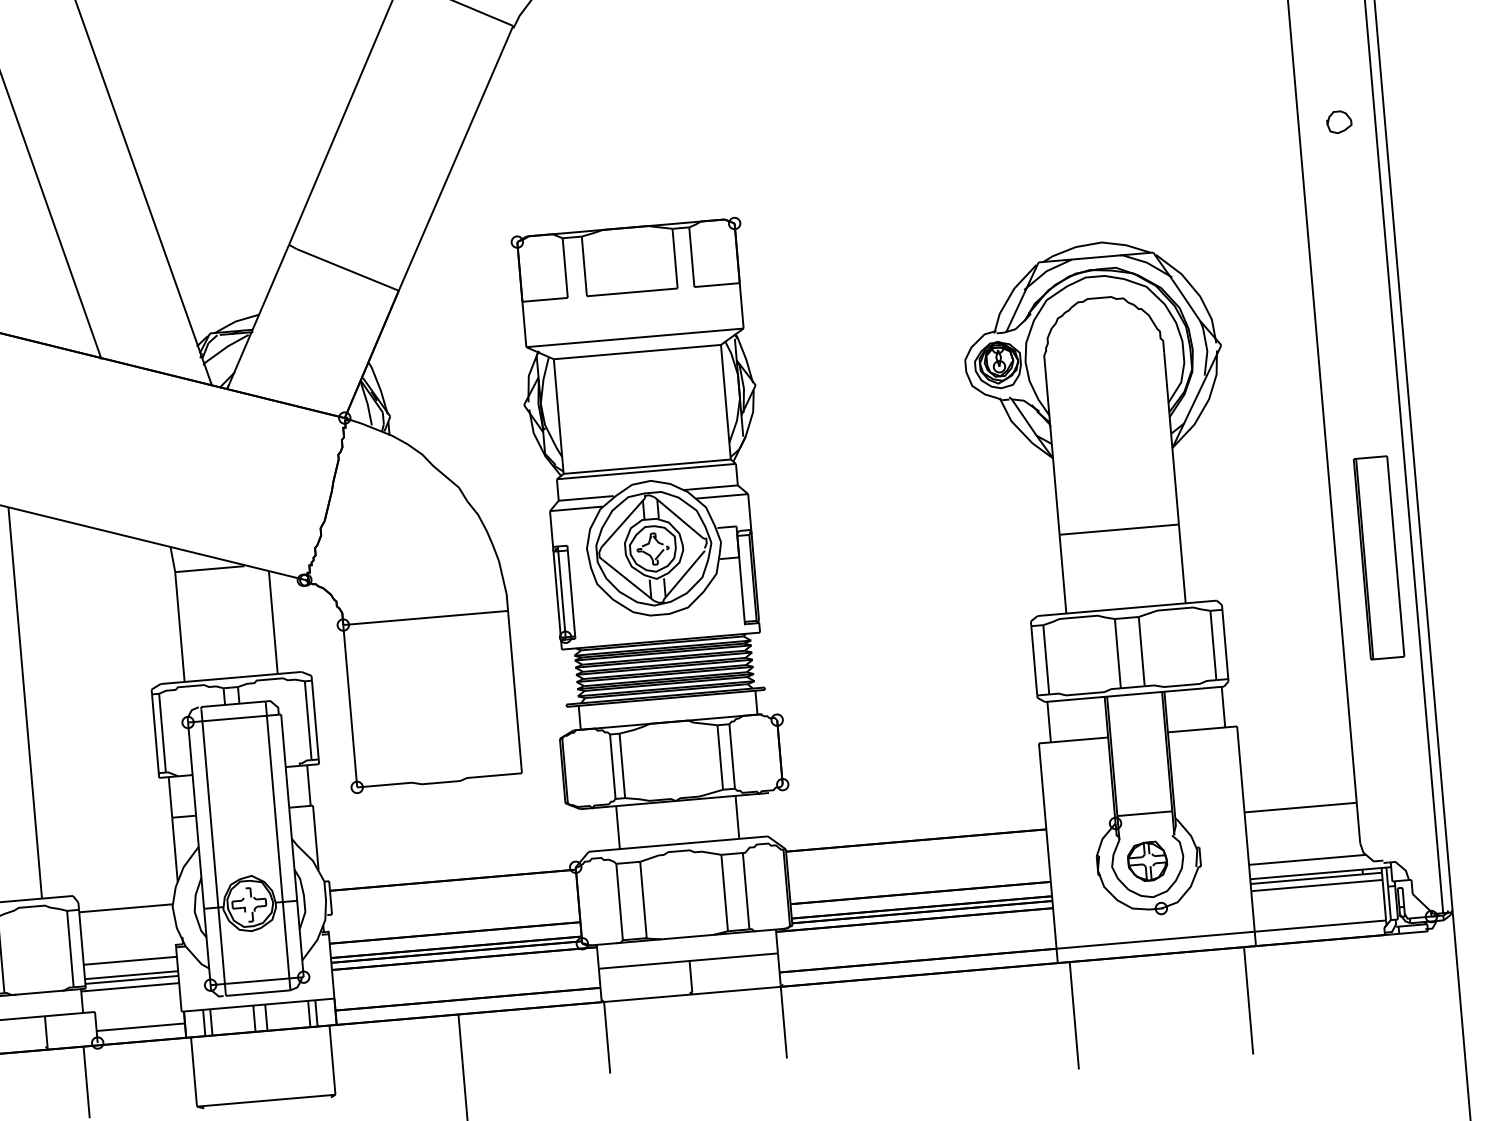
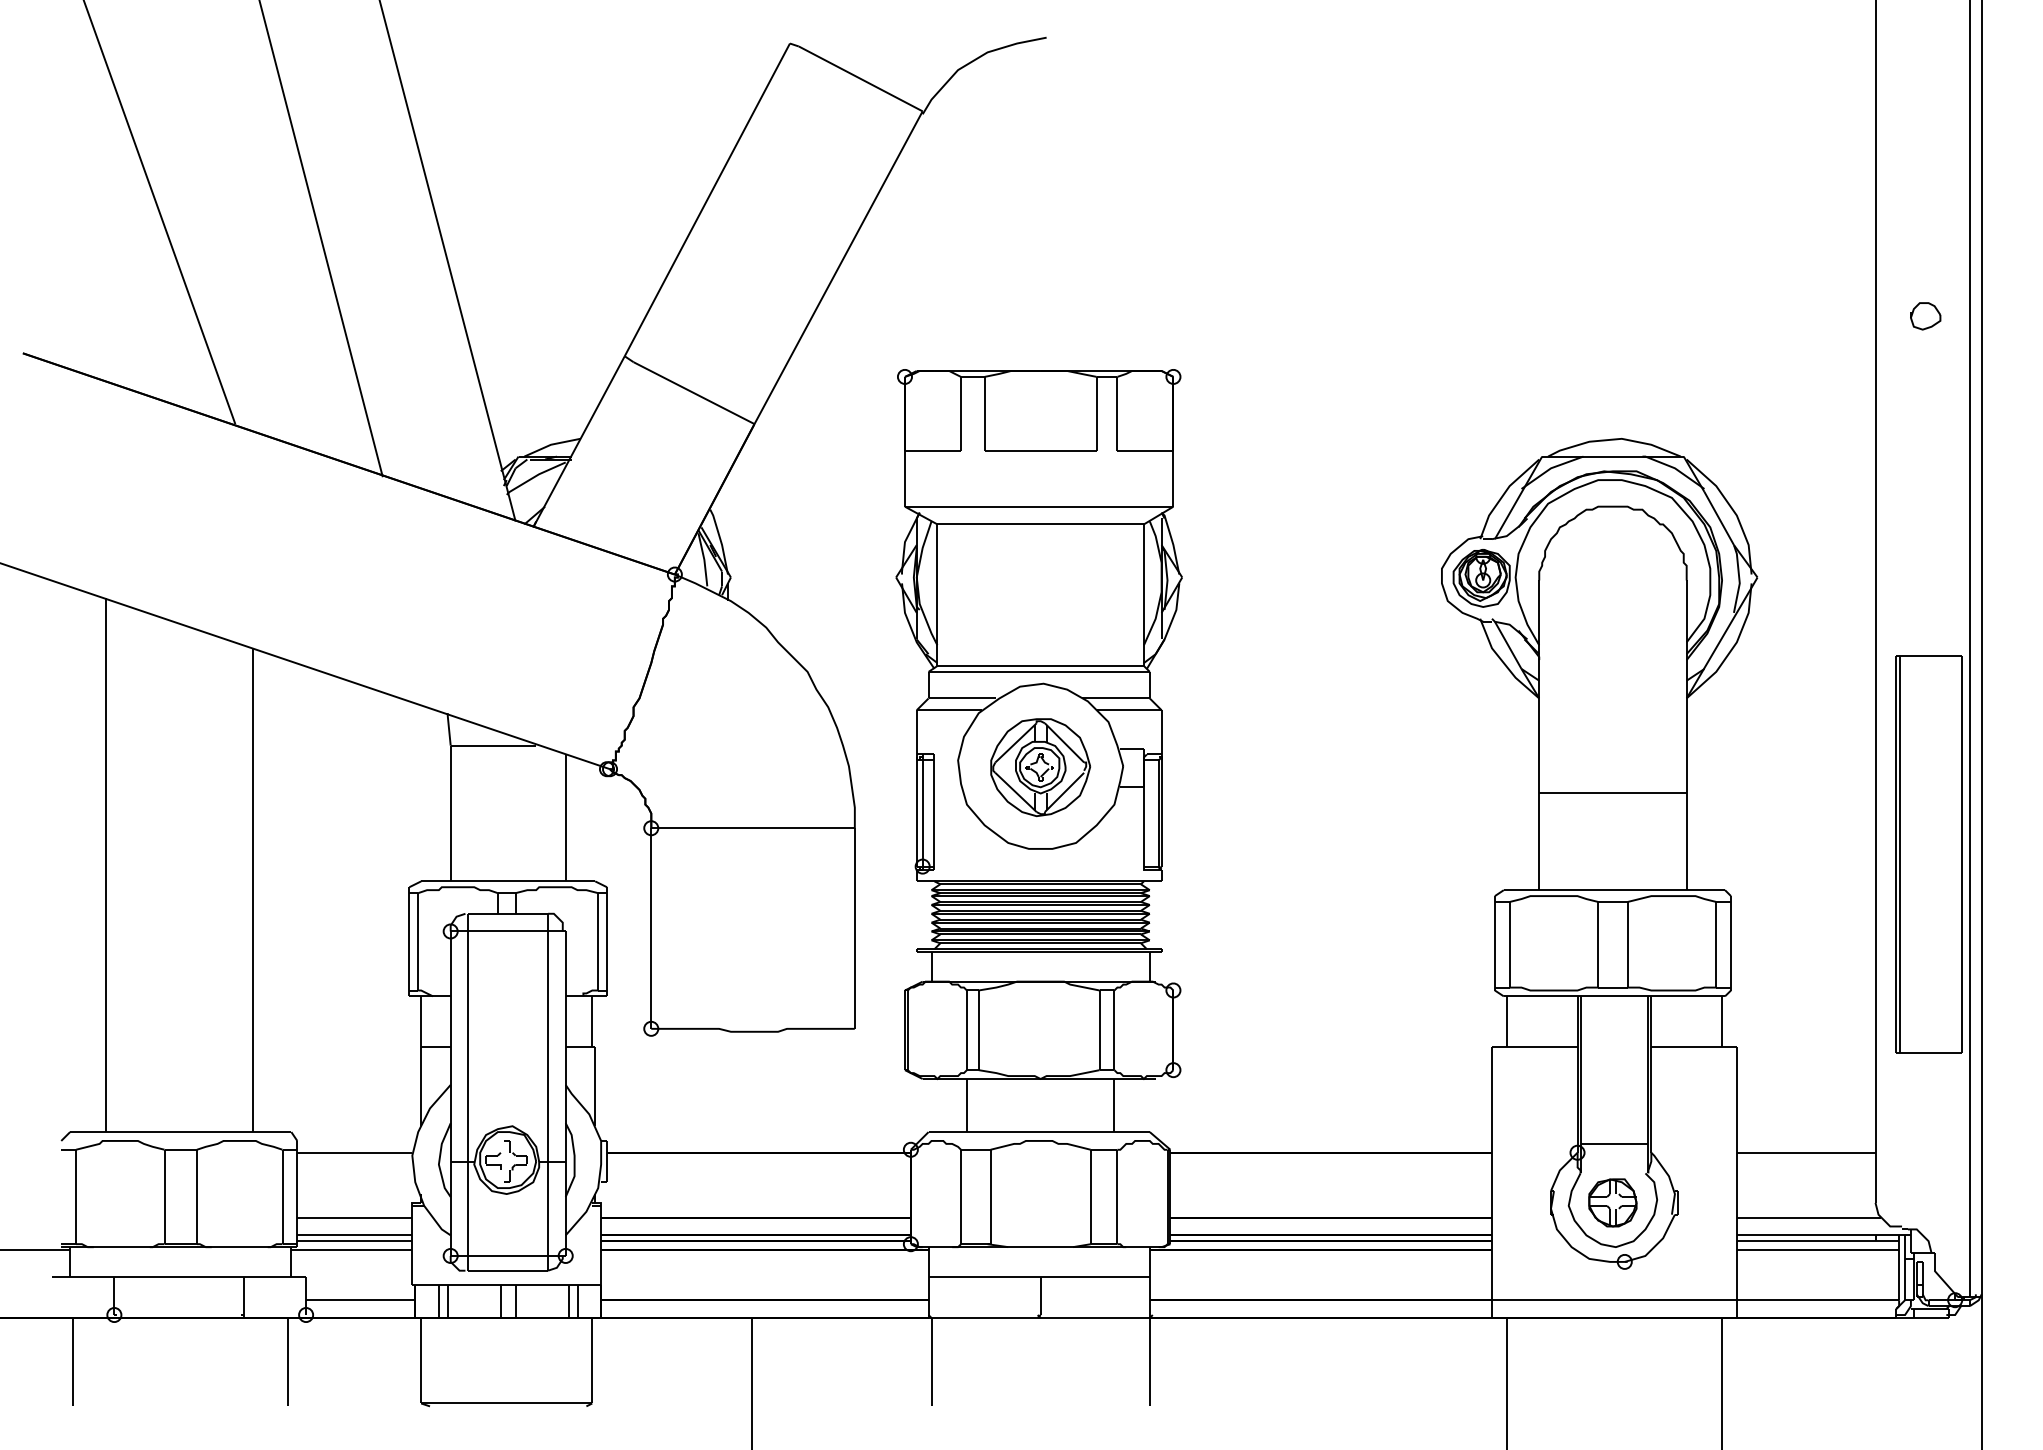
part: (654, 548) -> (1040, 767), size x0.7
part: (1378, 557) -> (1928, 854), size x1.6

